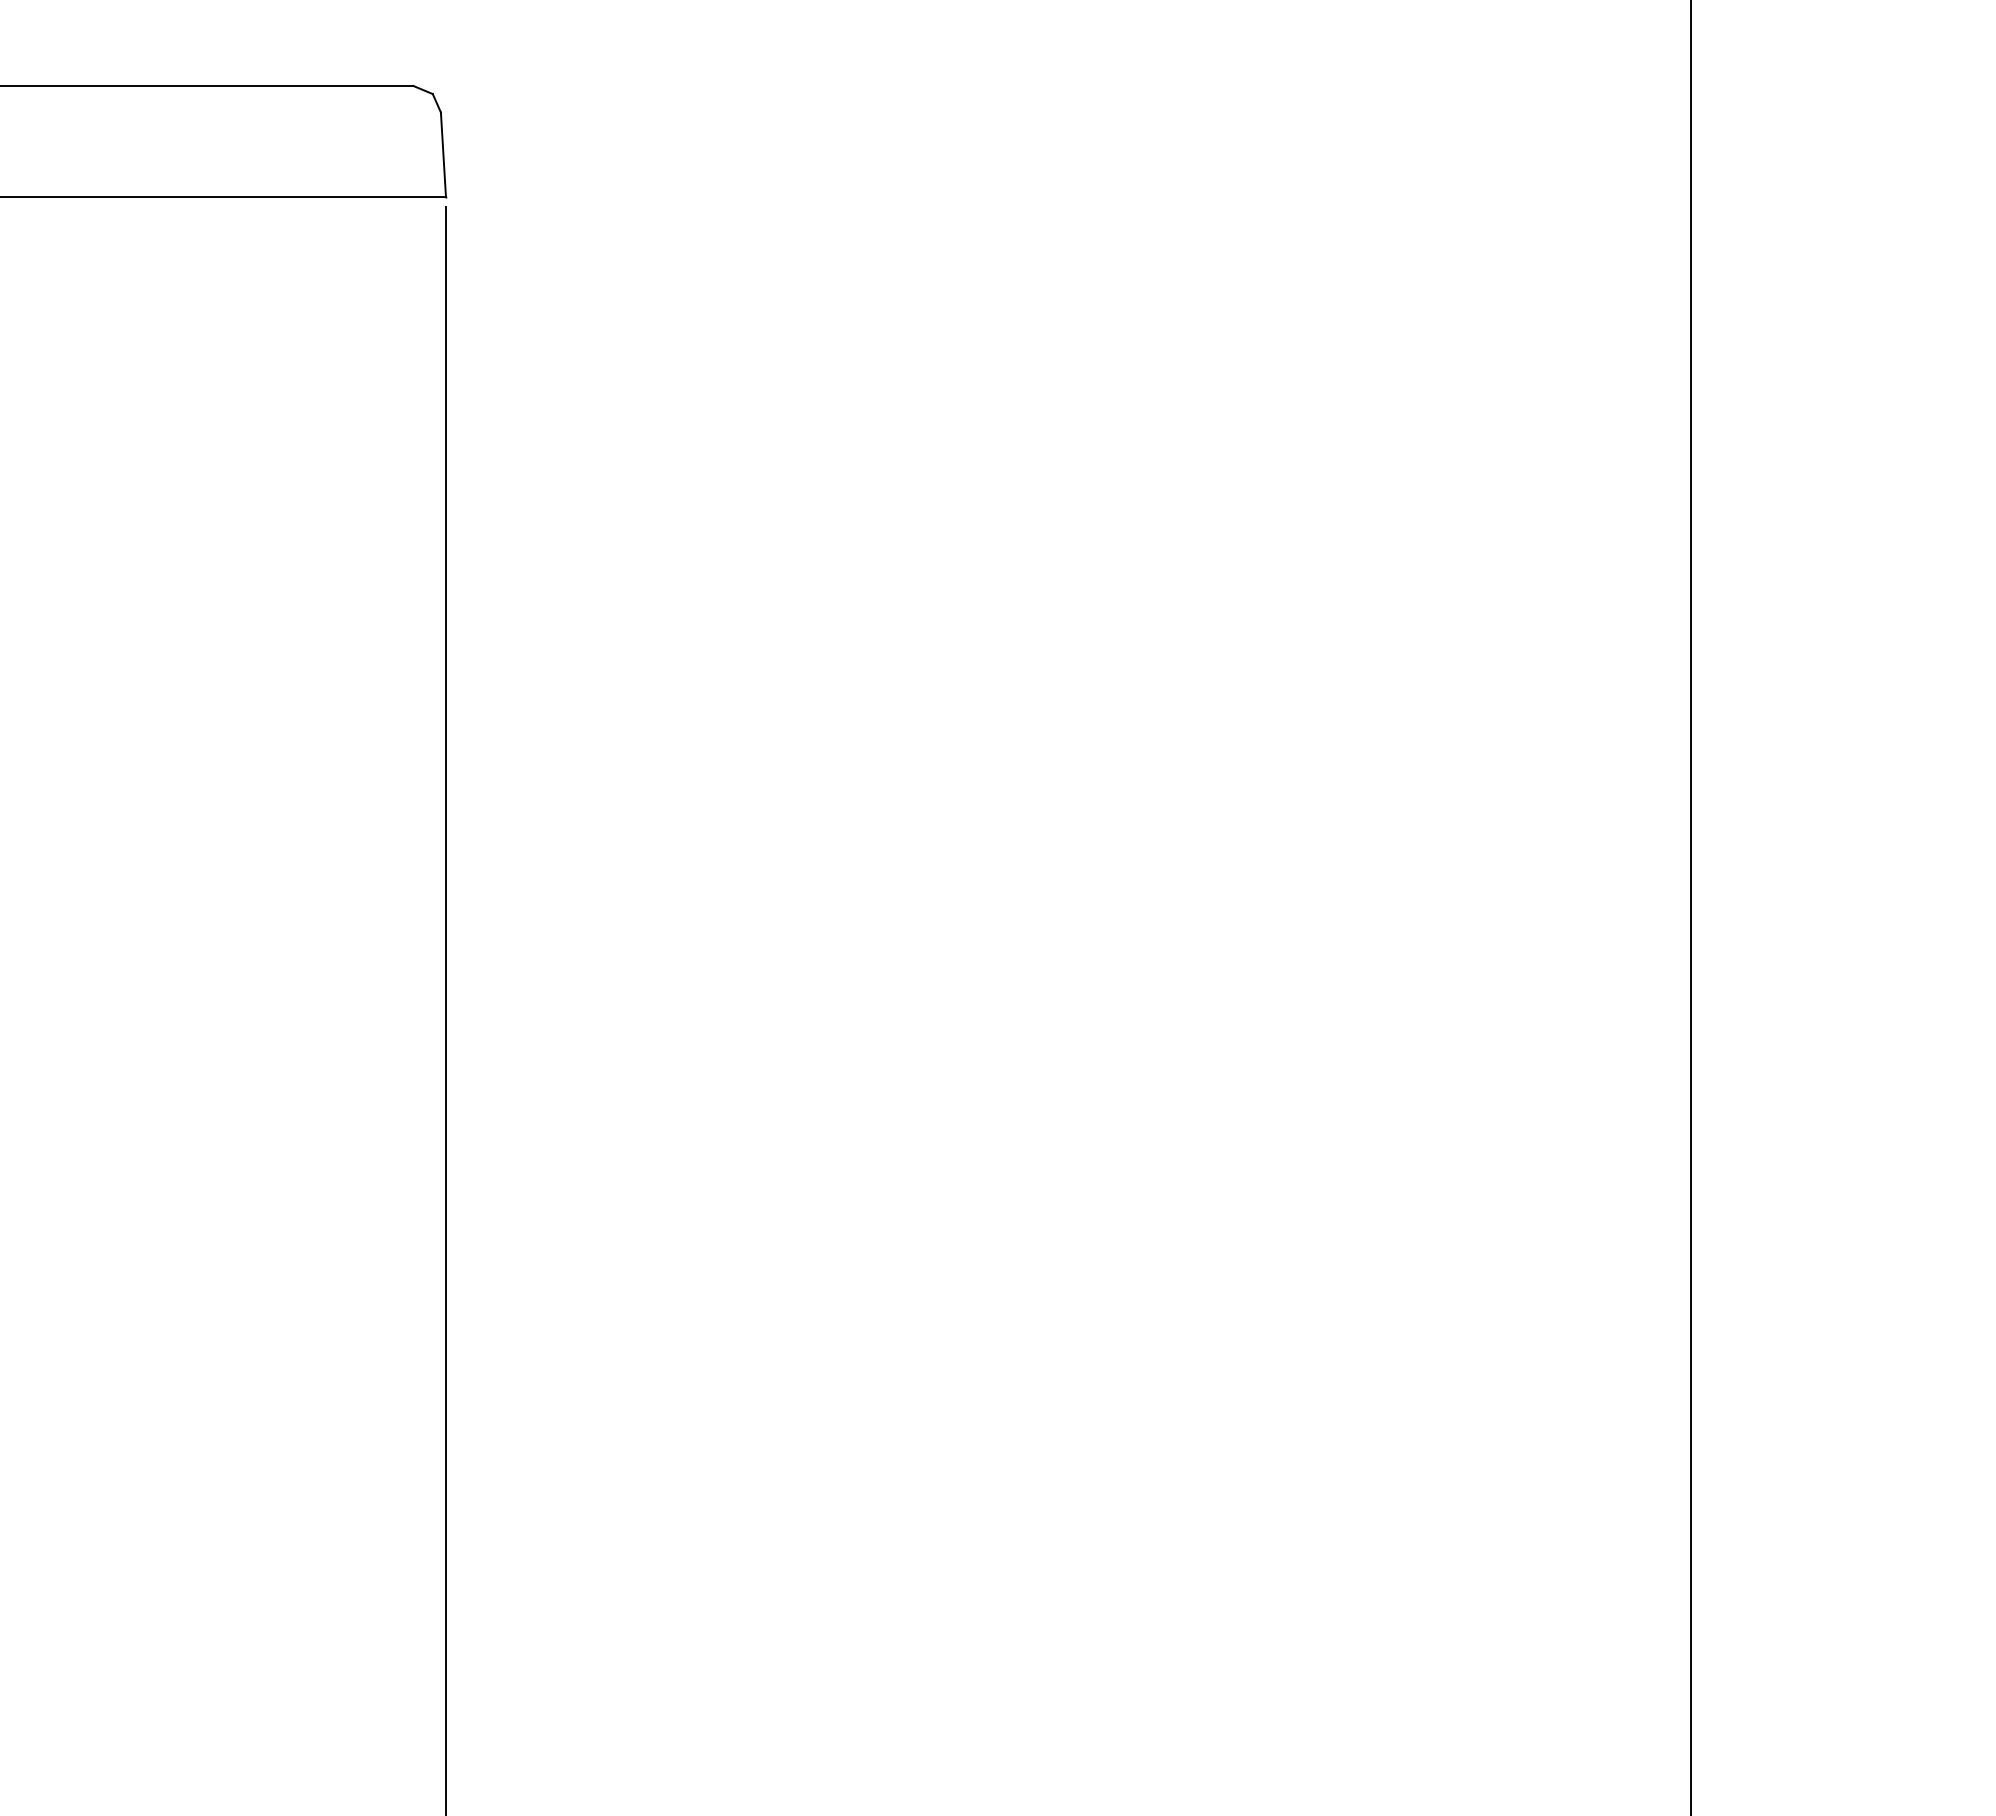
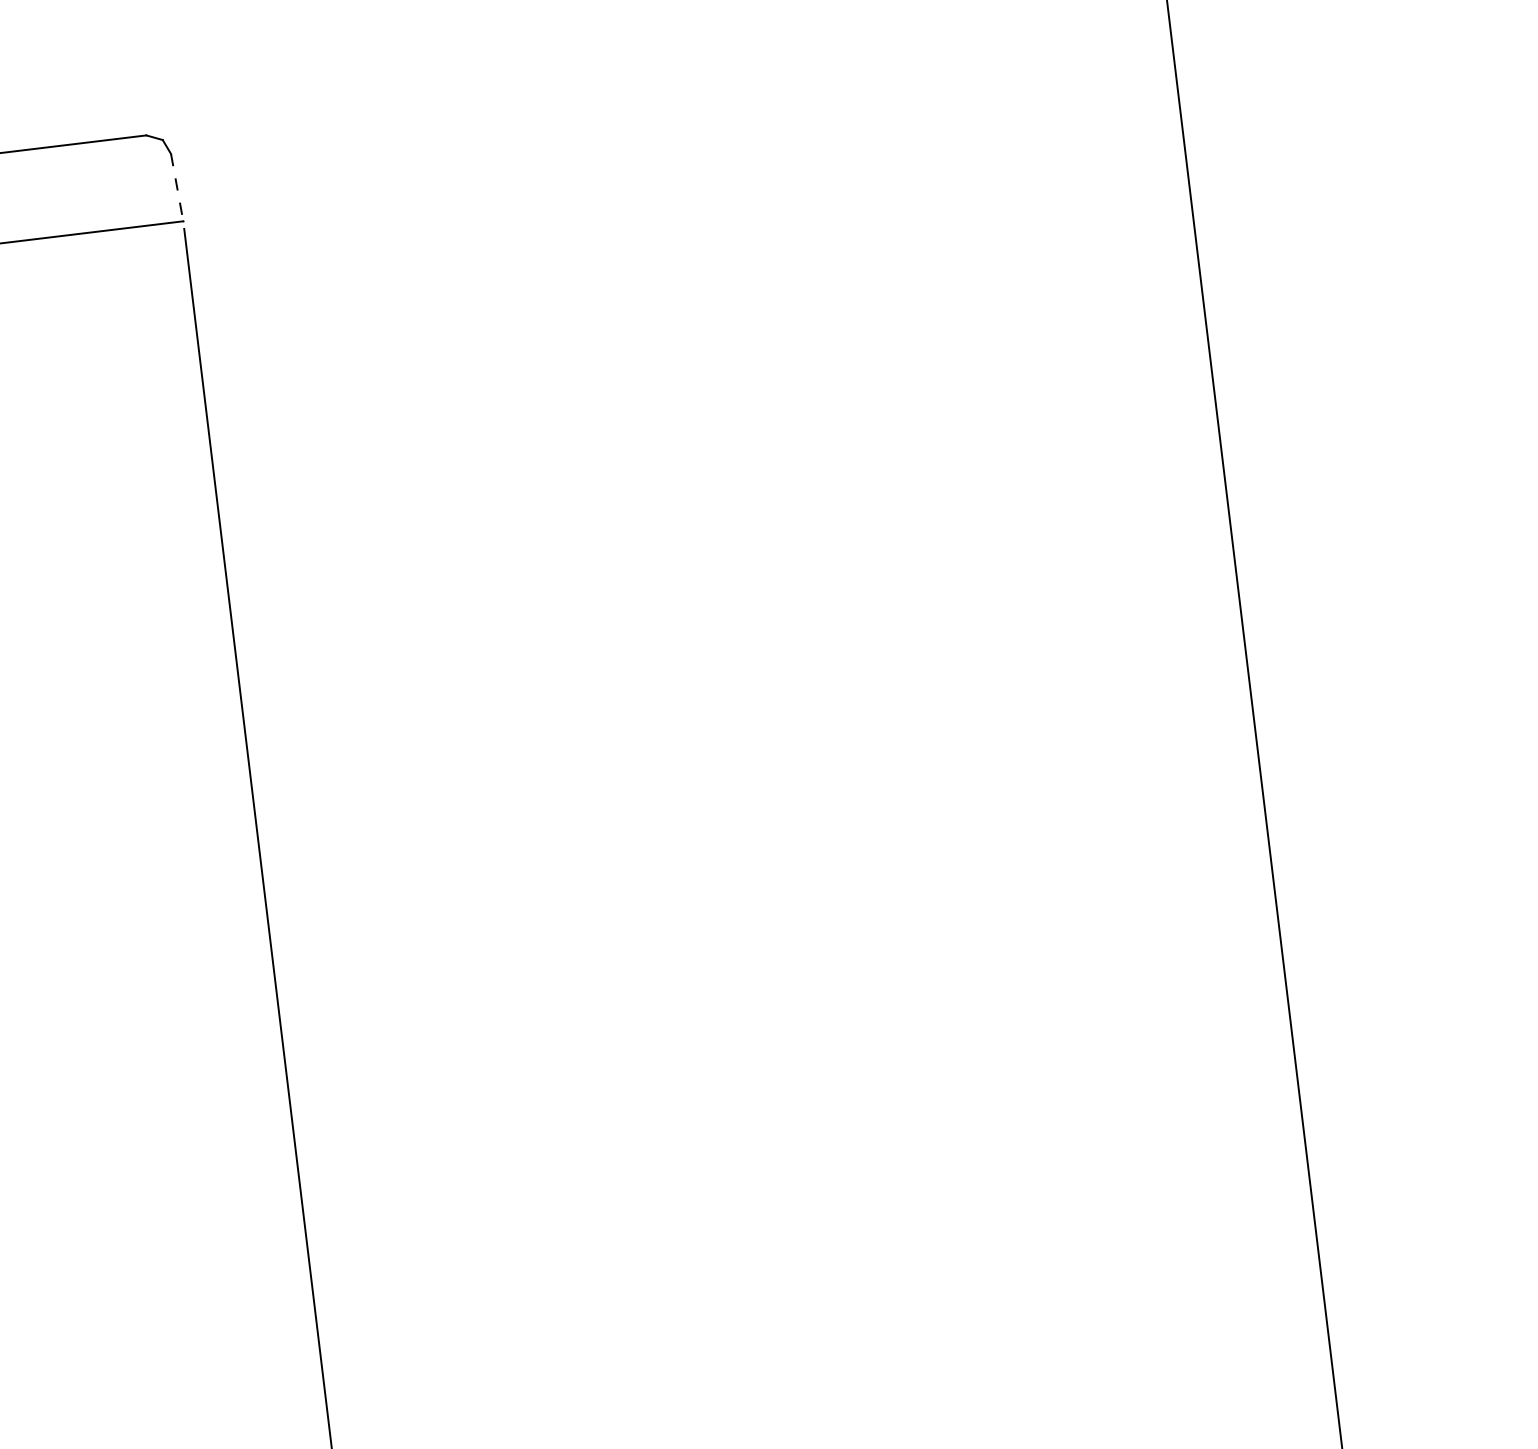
line: (443, 155) -> (177, 188), solid -> dashed

